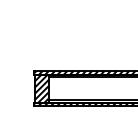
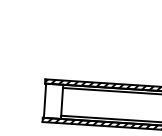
hatch: (41, 88) -> (53, 100), removed

